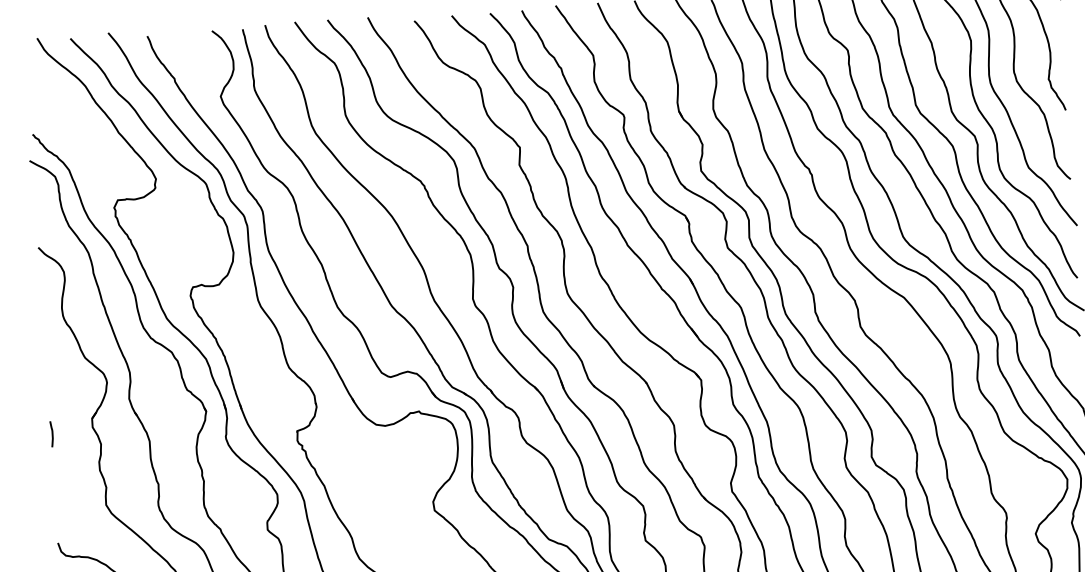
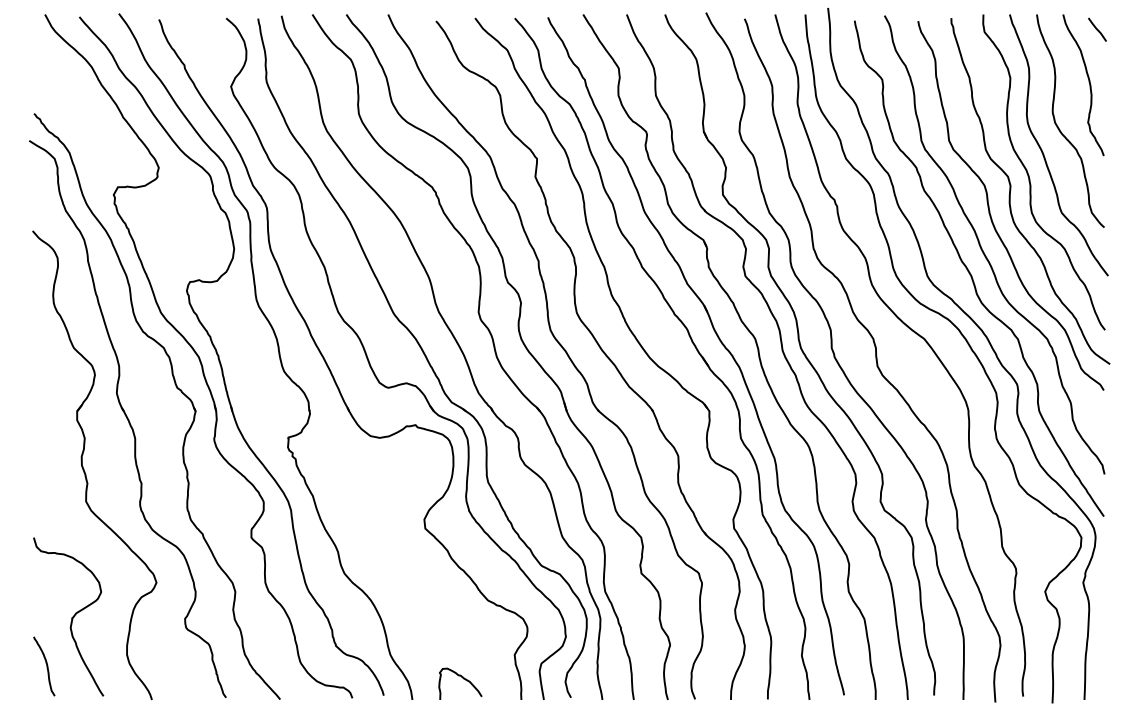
curve: (51, 433) -> (34, 424), removed

